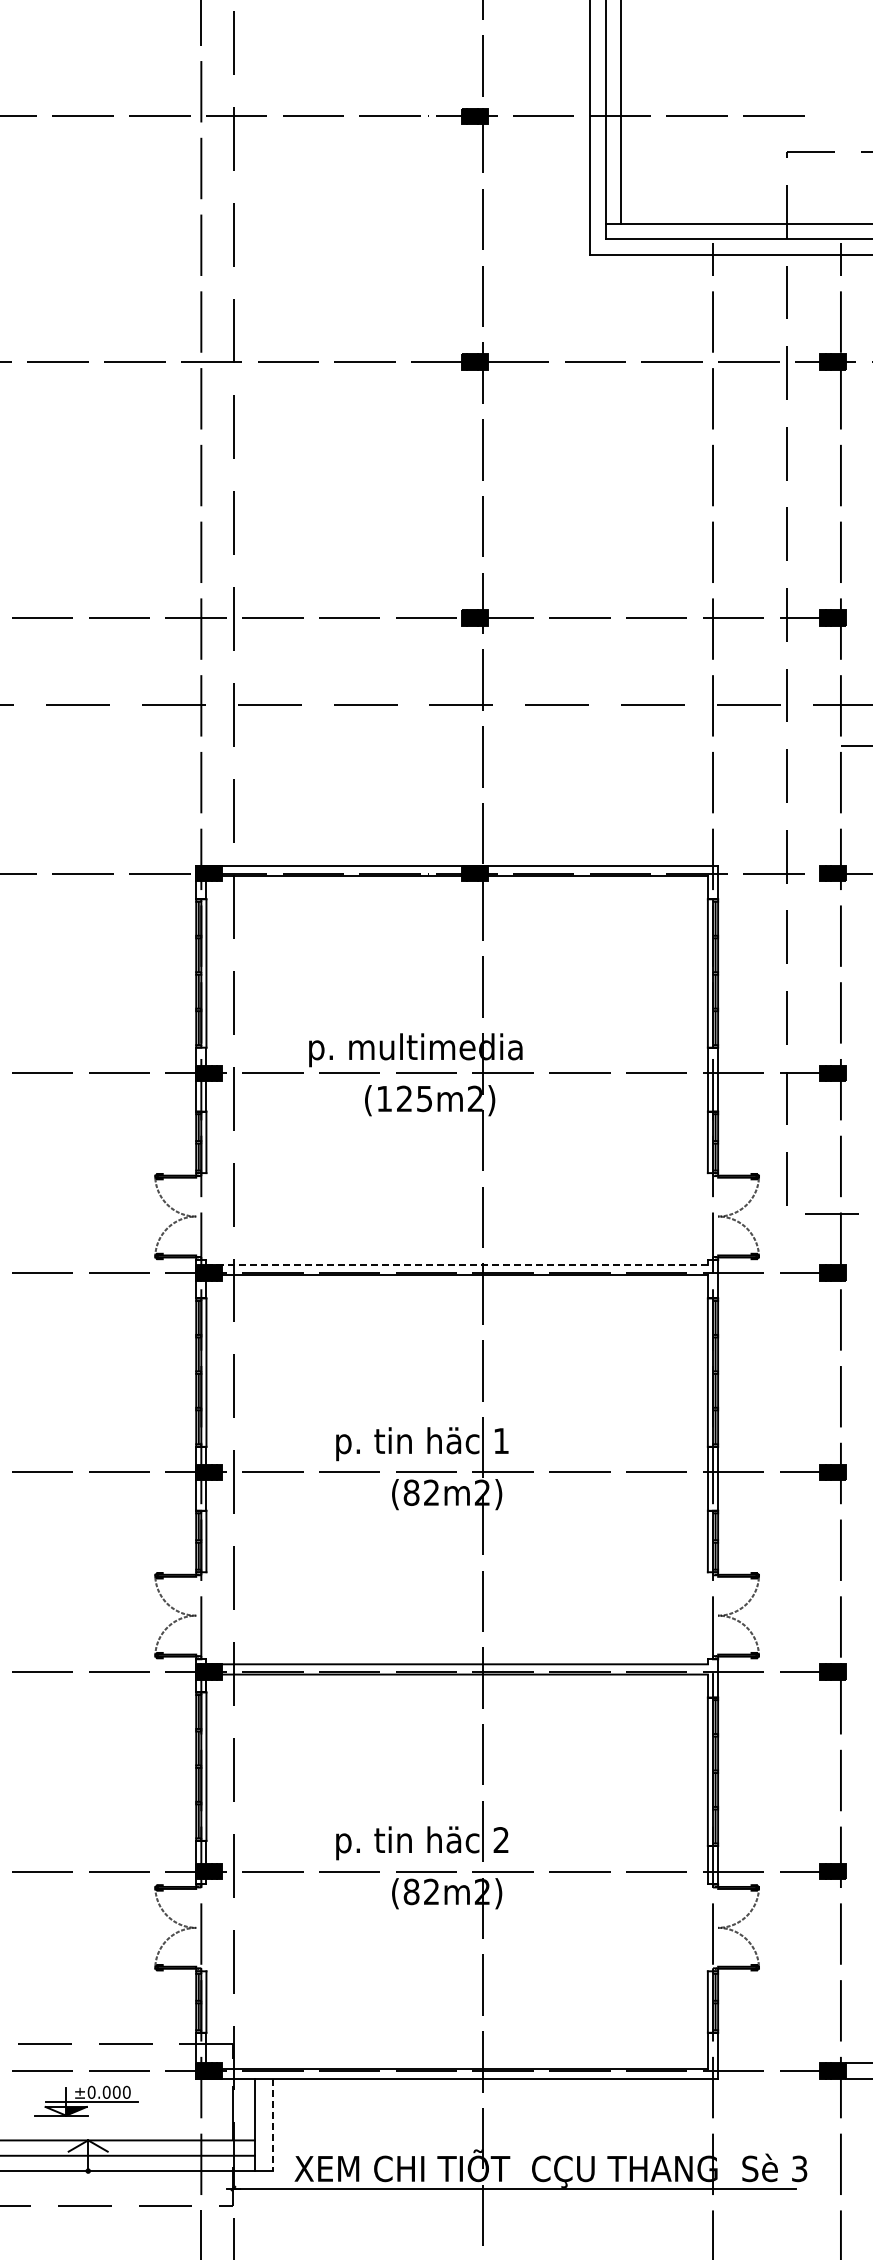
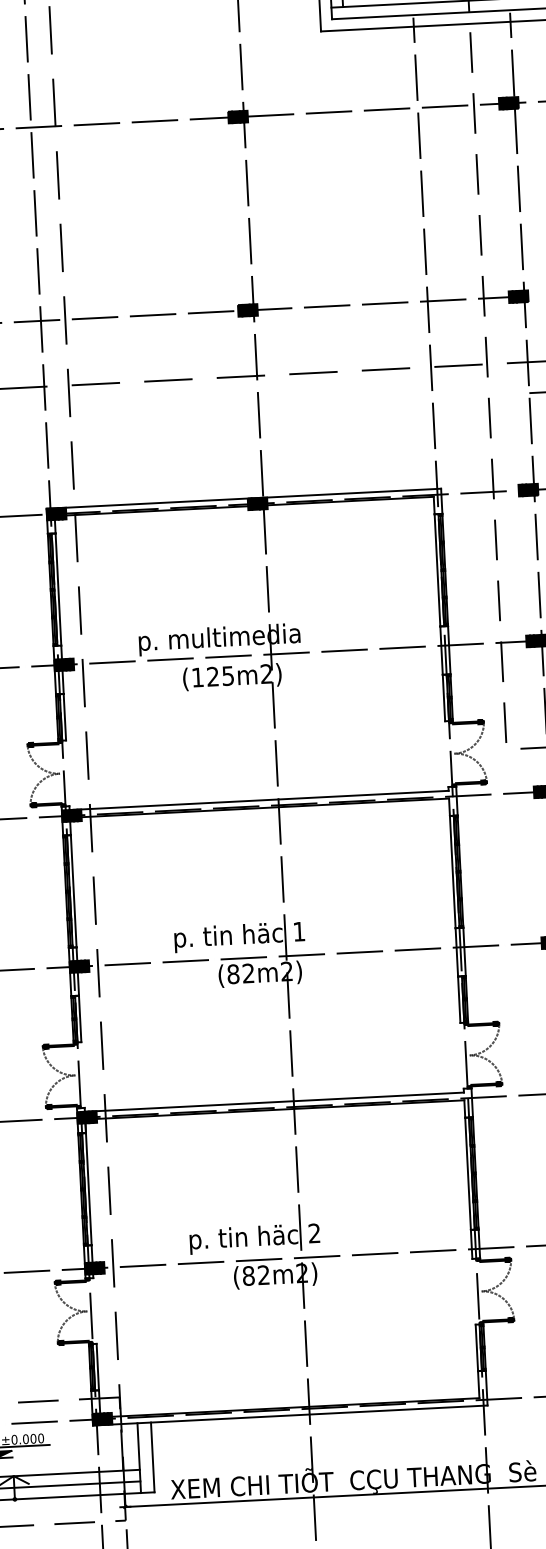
line: (457, 1265) -> (259, 800), dashed -> solid
line: (272, 2125) -> (152, 1457), dashed -> solid

